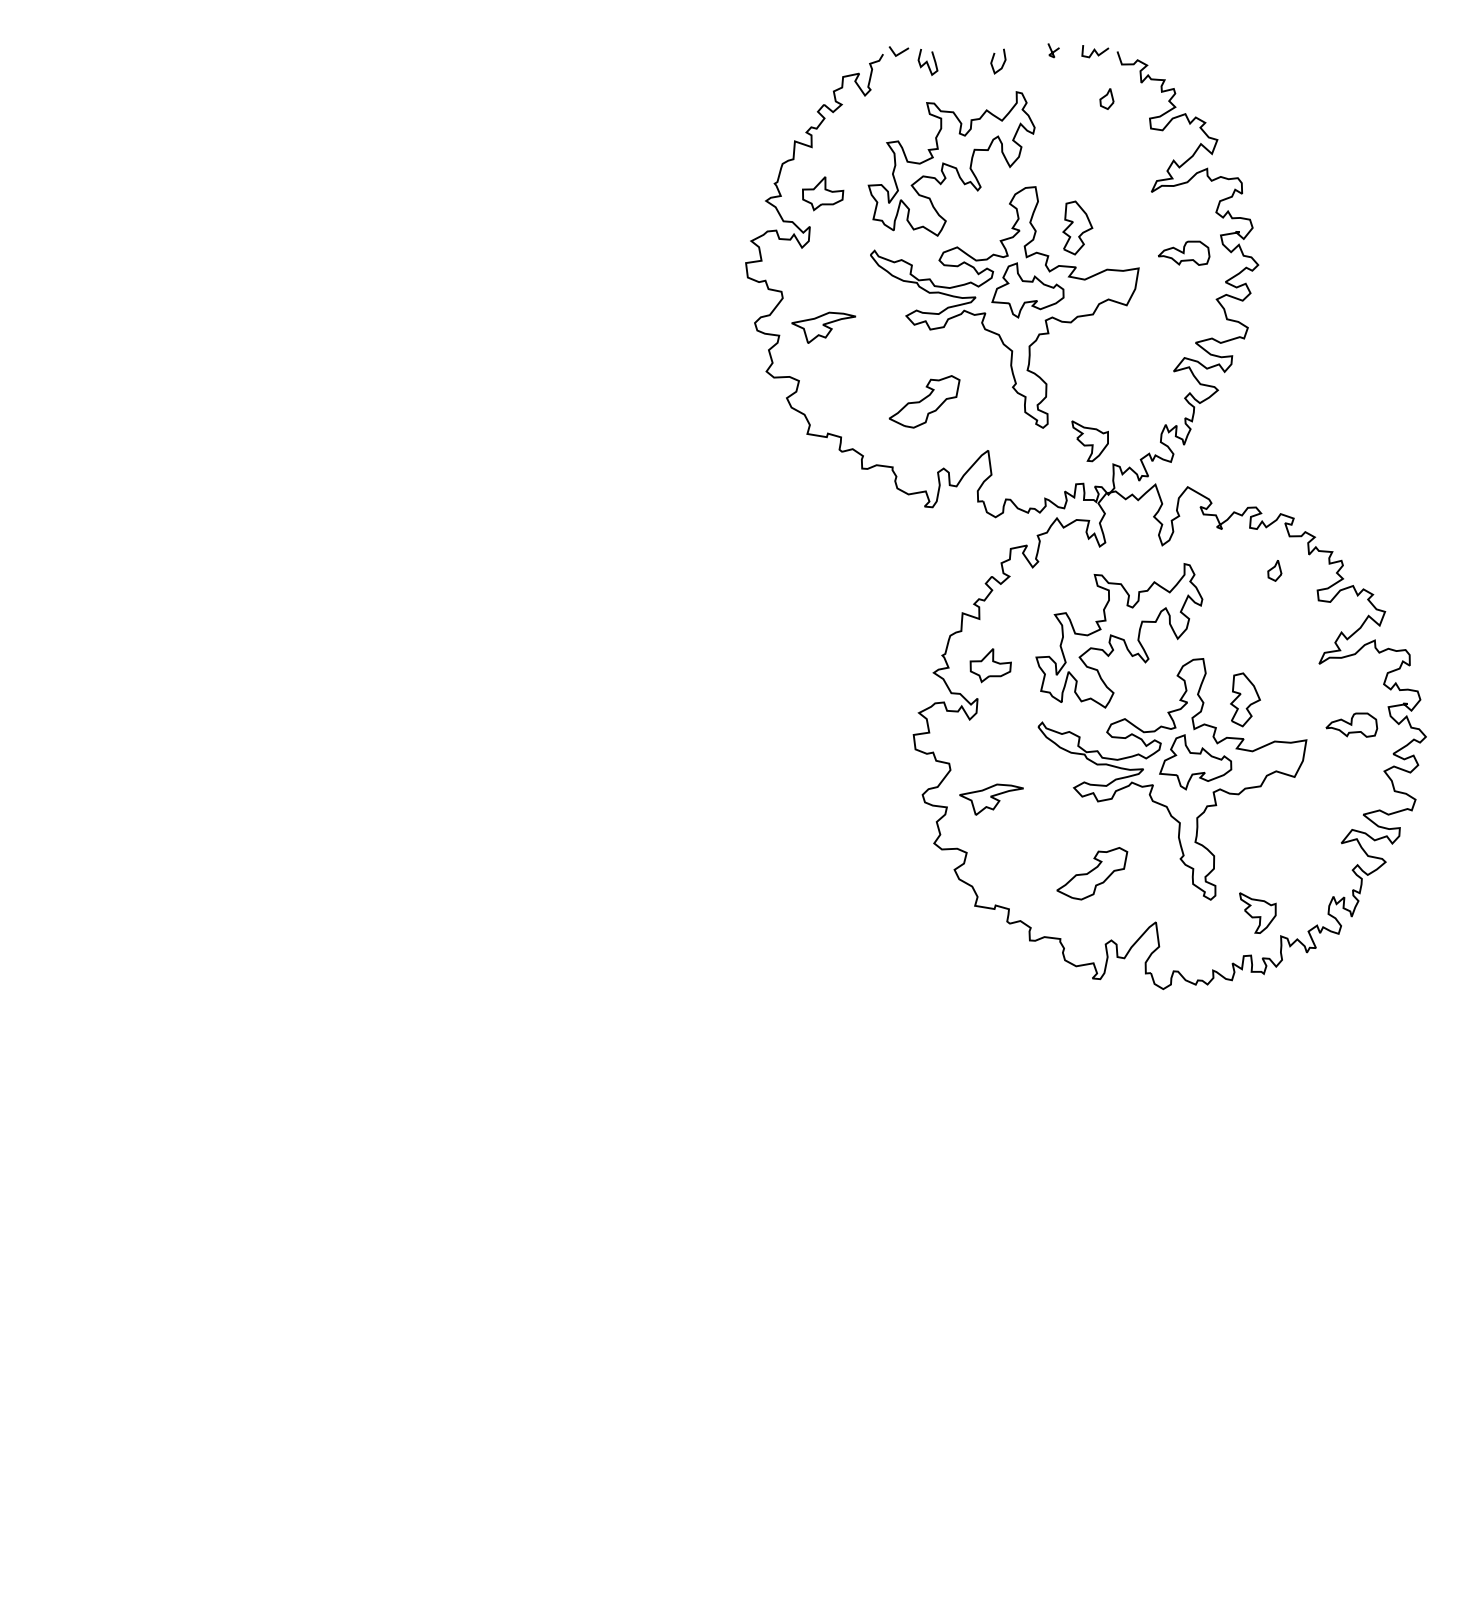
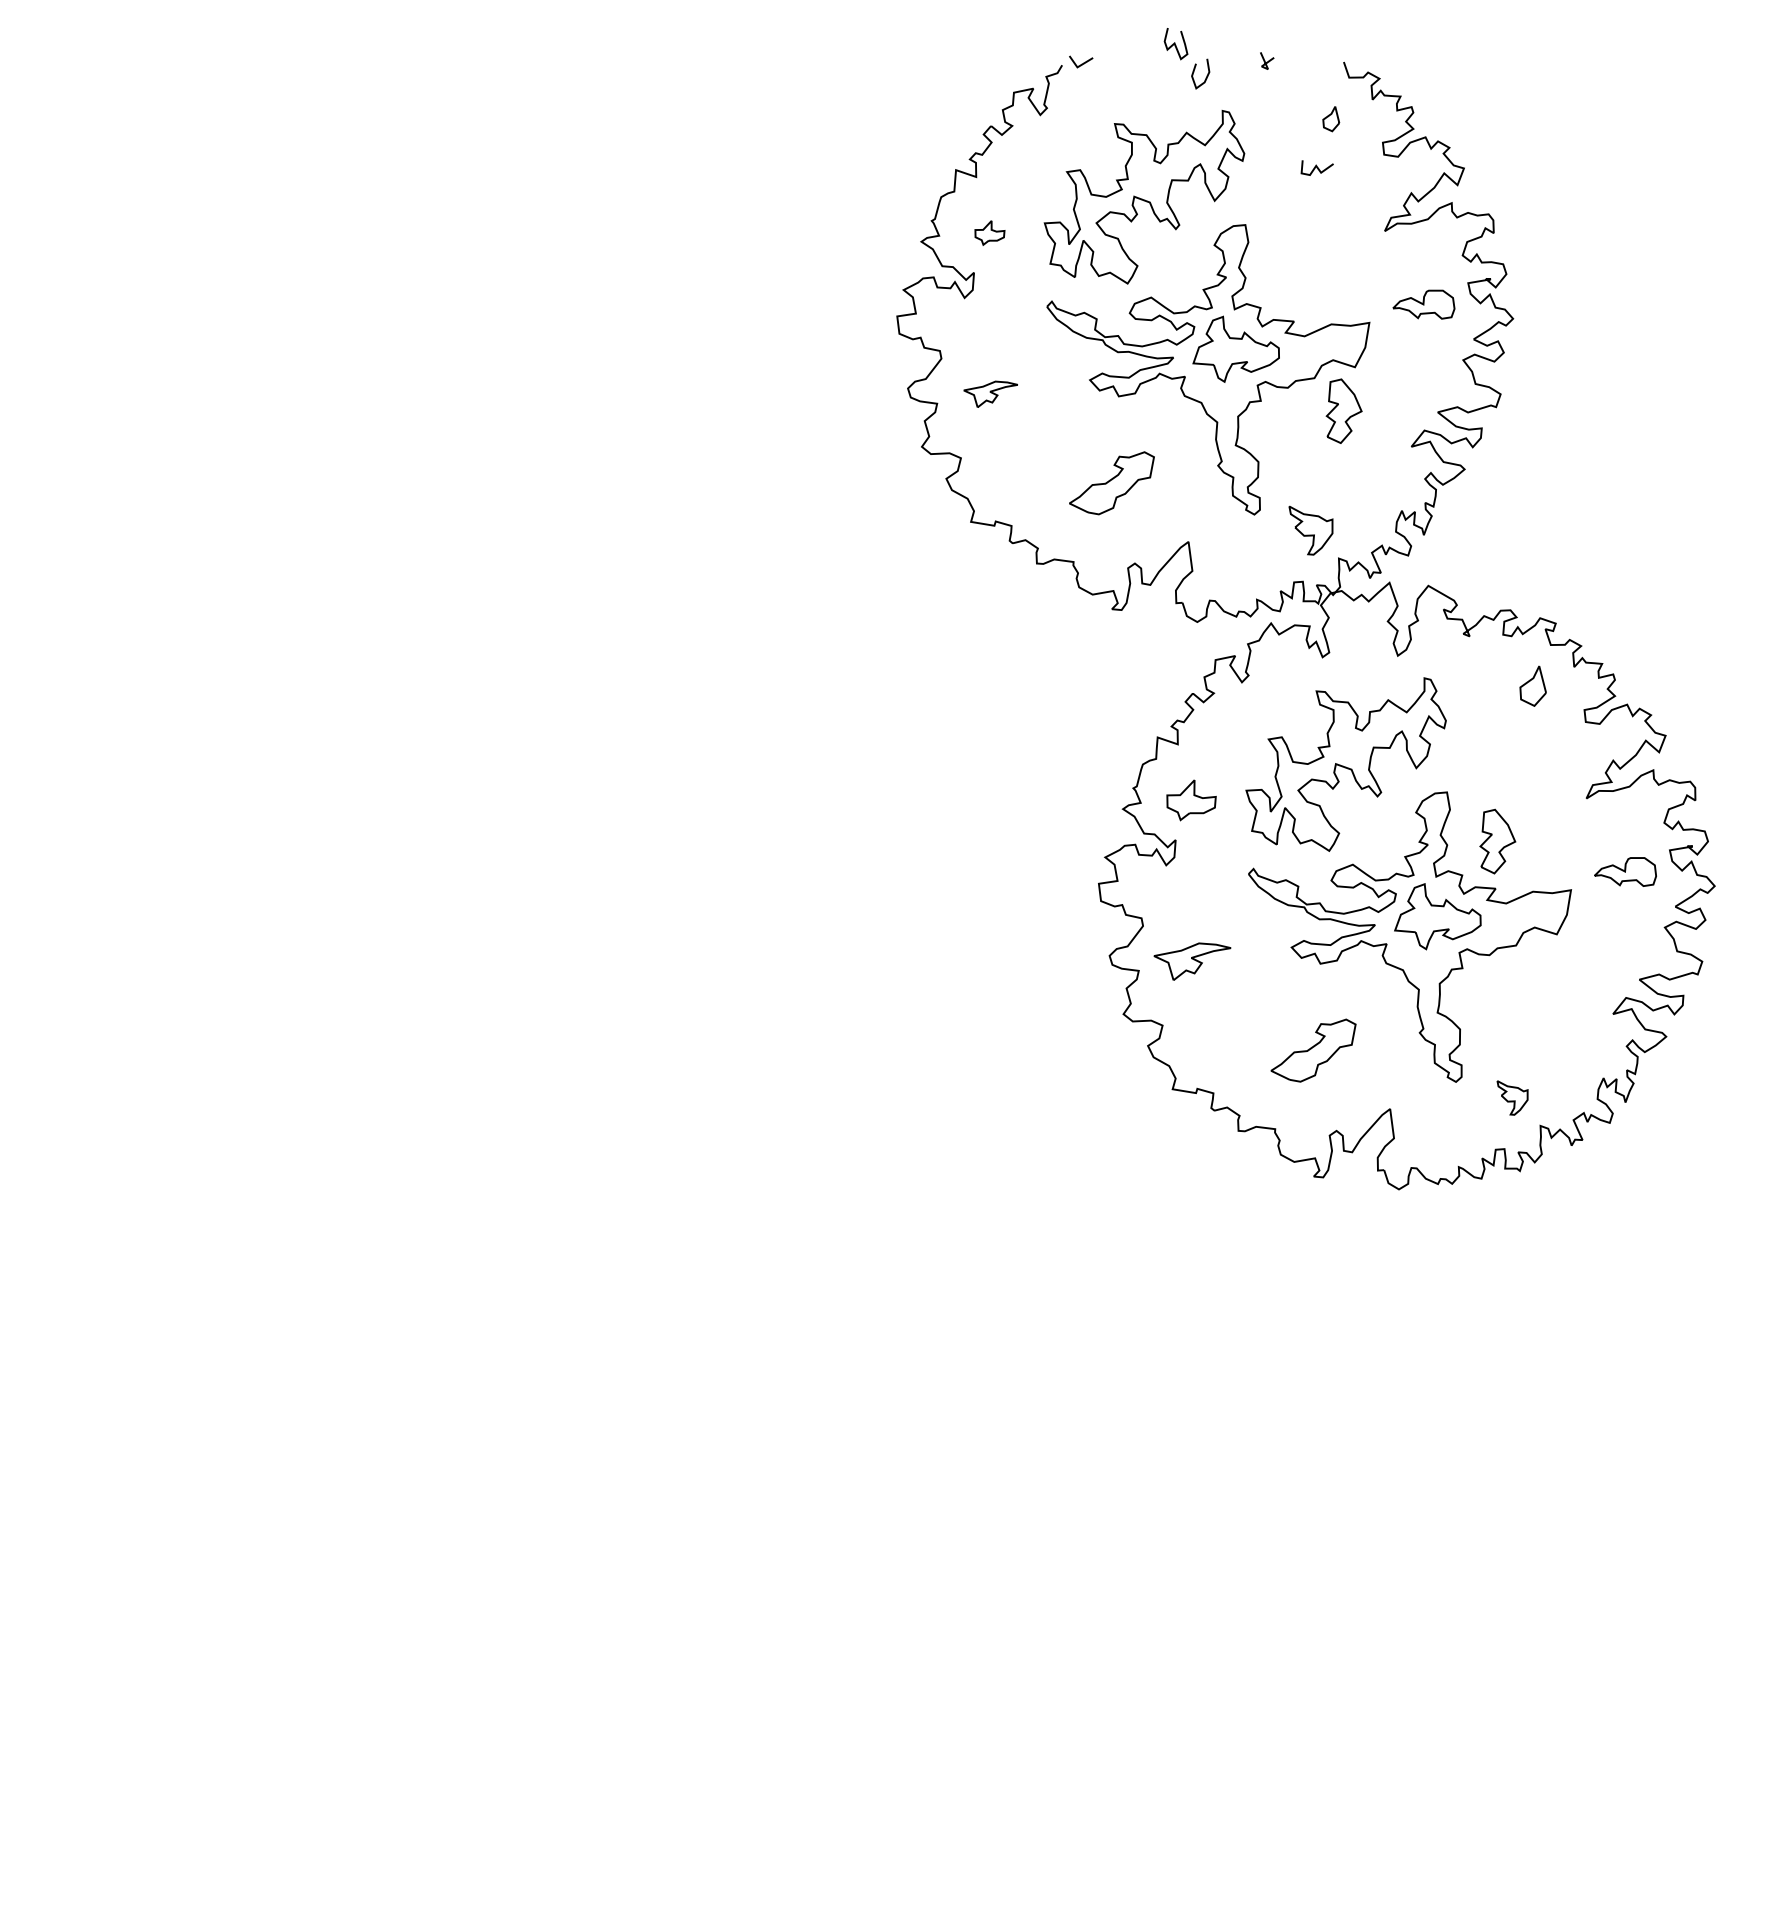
curve: (1094, 51) -> (1316, 167), moved
curve: (927, 62) -> (1175, 44), moved
part: (822, 193) -> (989, 232), size x0.6
part: (1077, 227) -> (1343, 410), moved
part: (823, 328) -> (990, 394), size x0.7
part: (1274, 570) -> (1532, 686), size x1.6
part: (1257, 912) -> (1512, 1097), size x0.7

